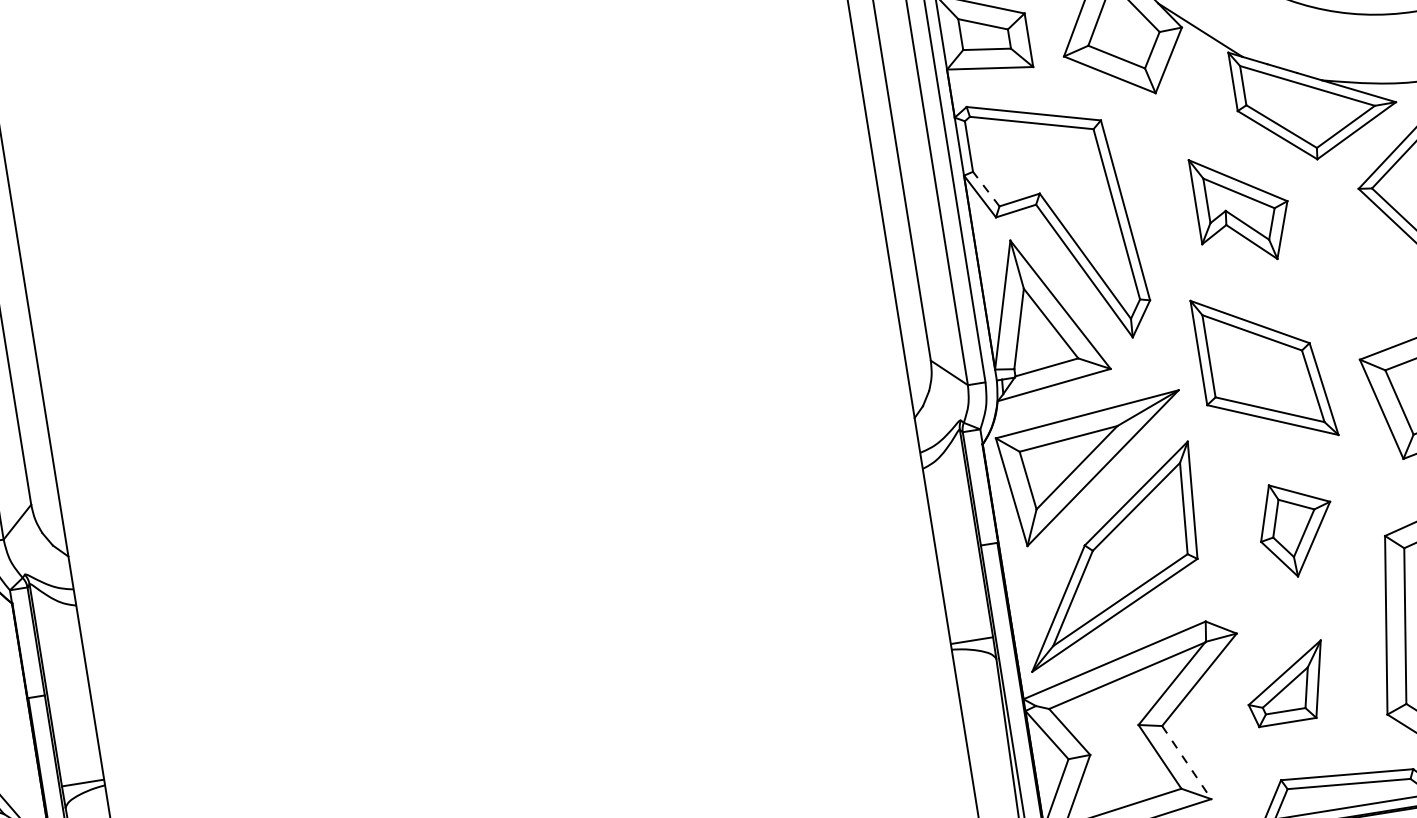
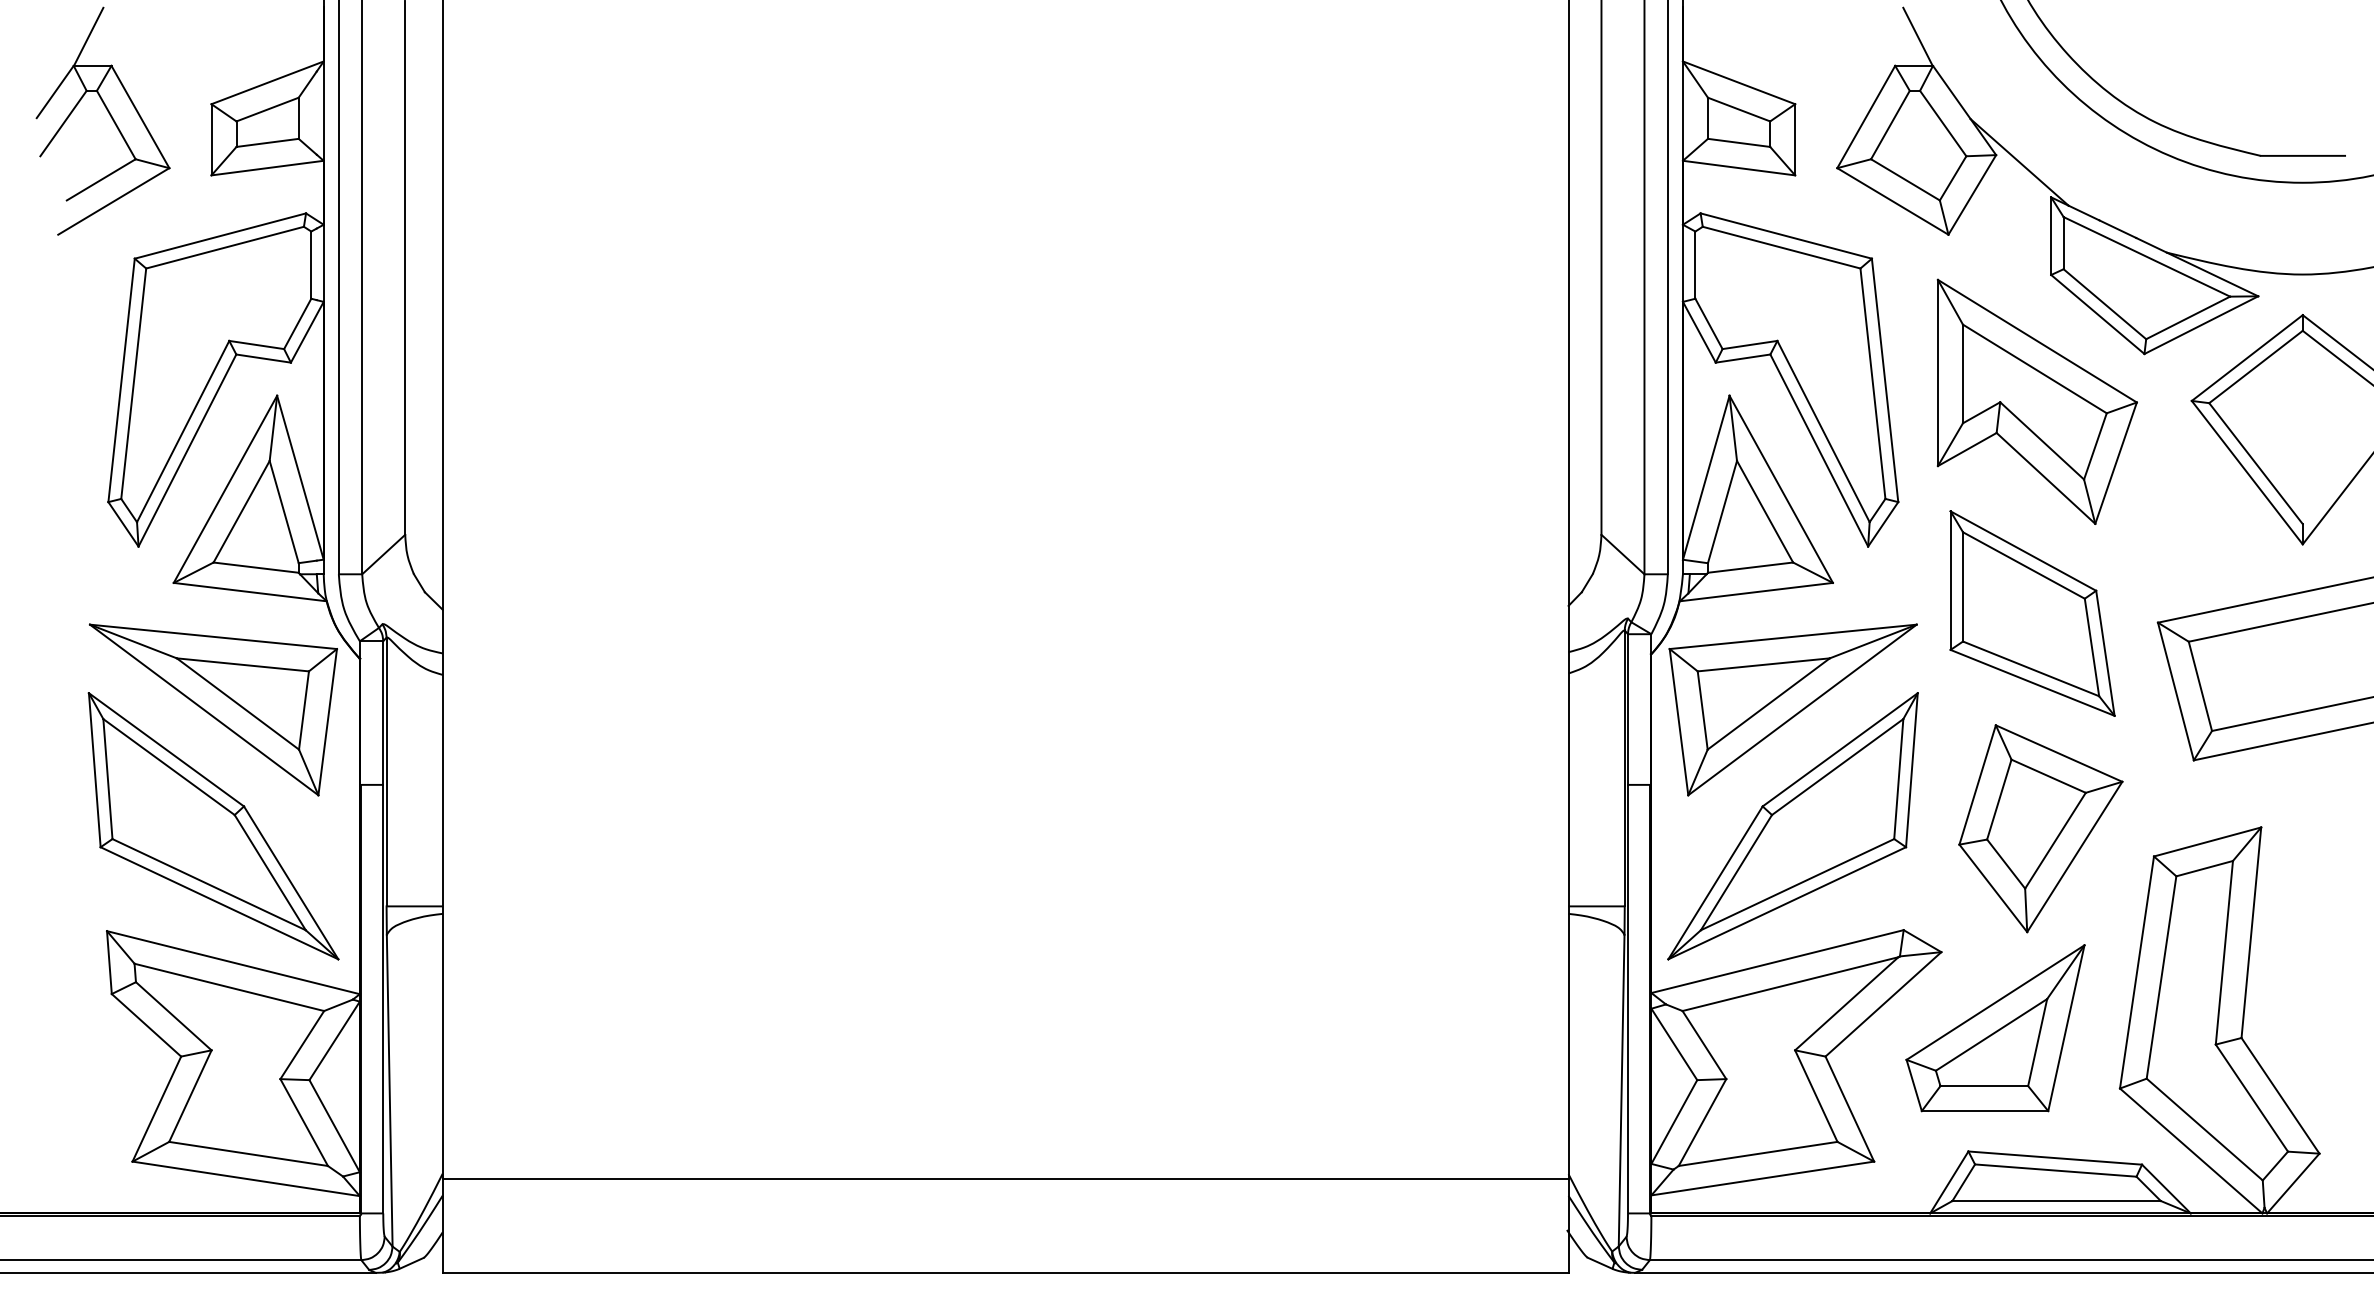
line: (985, 188) -> (1708, 323), dashed -> solid
part: (1241, 208) -> (2036, 401), size x1.67
part: (1296, 528) -> (2040, 828), size x1.67
part: (1286, 684) -> (1995, 1028), size x1.67
line: (1186, 762) -> (1849, 1109), dashed -> solid

